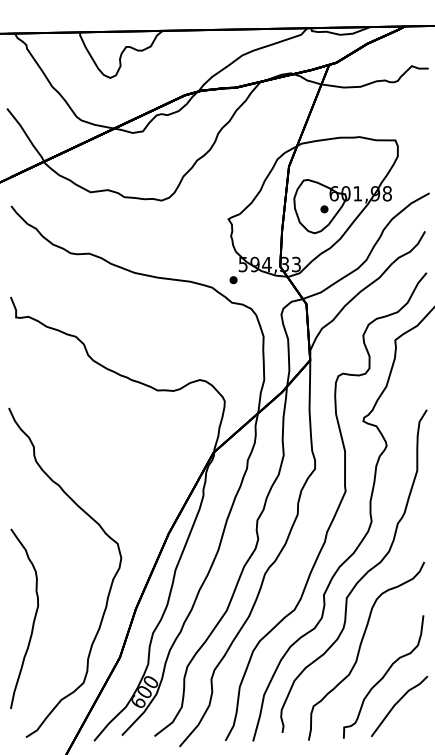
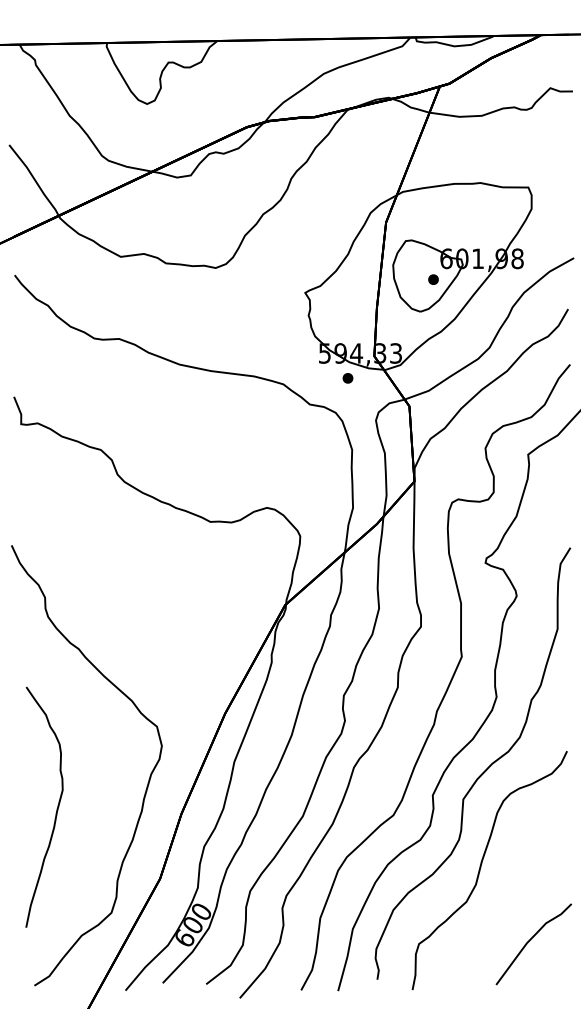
part: (233, 280) -> (347, 378), moved
curve: (33, 619) -> (56, 808), moved
curve: (383, 676) -> (512, 904), removed

